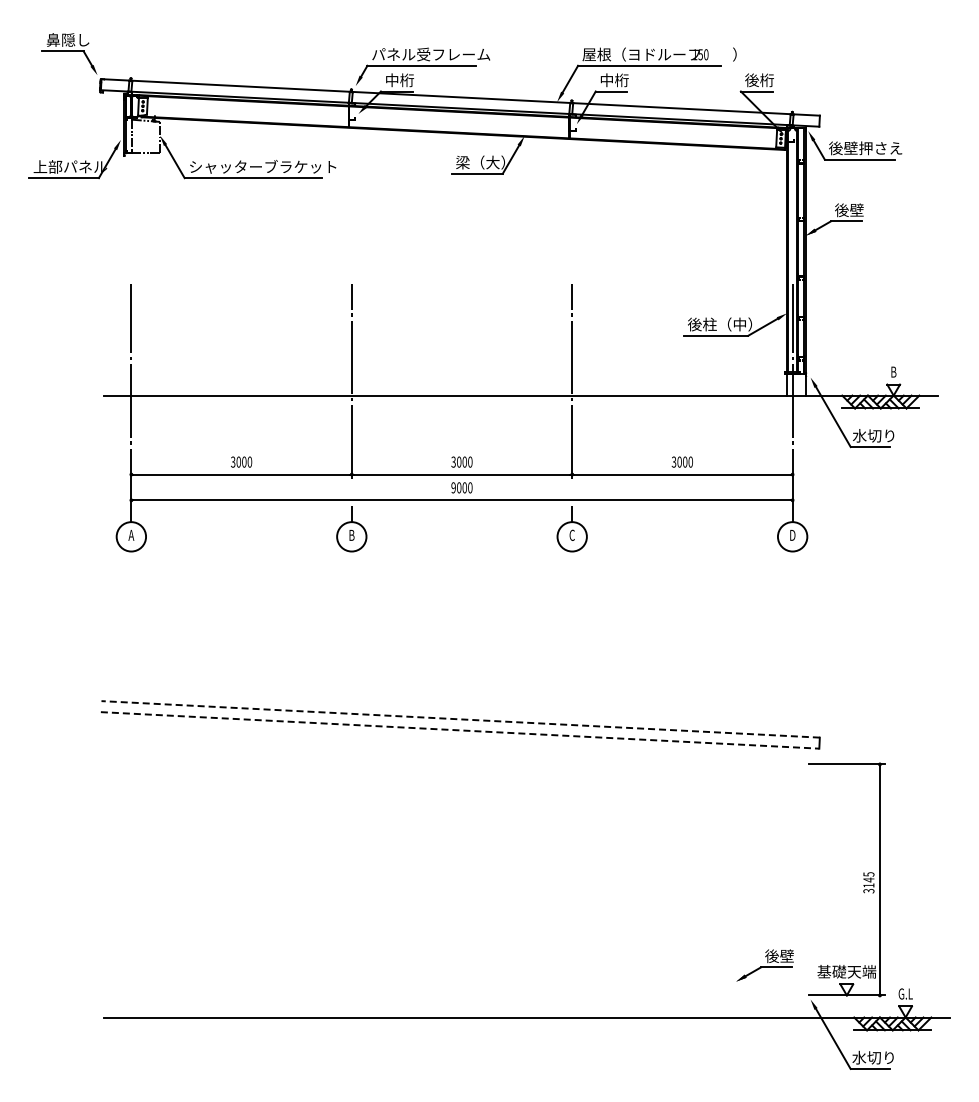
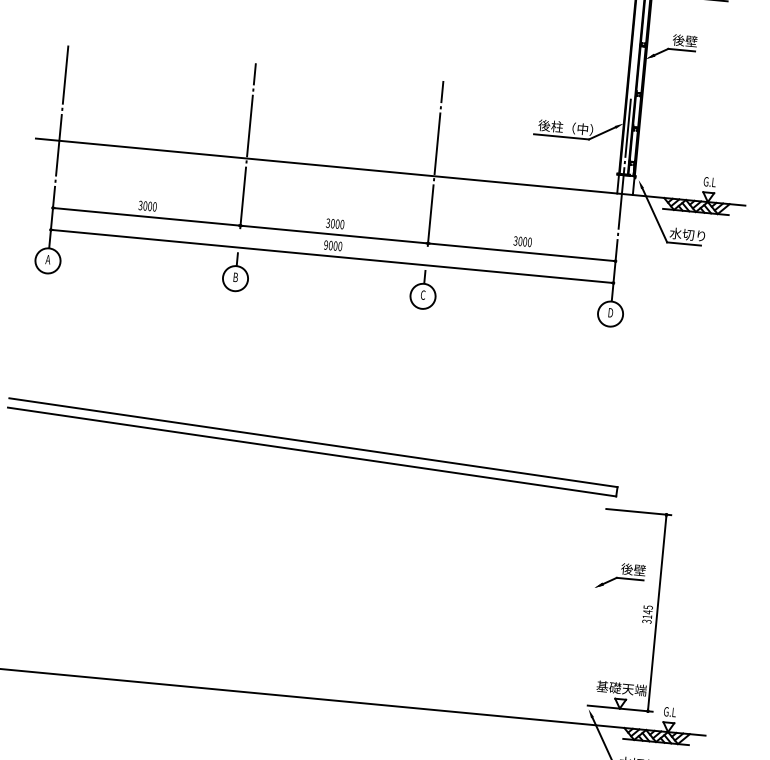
text: (893, 371) -> (709, 181), B -> G.L
line: (460, 719) -> (313, 442), dashed -> solid
line: (460, 730) -> (312, 452), dashed -> solid
part: (764, 965) -> (619, 576), moved

